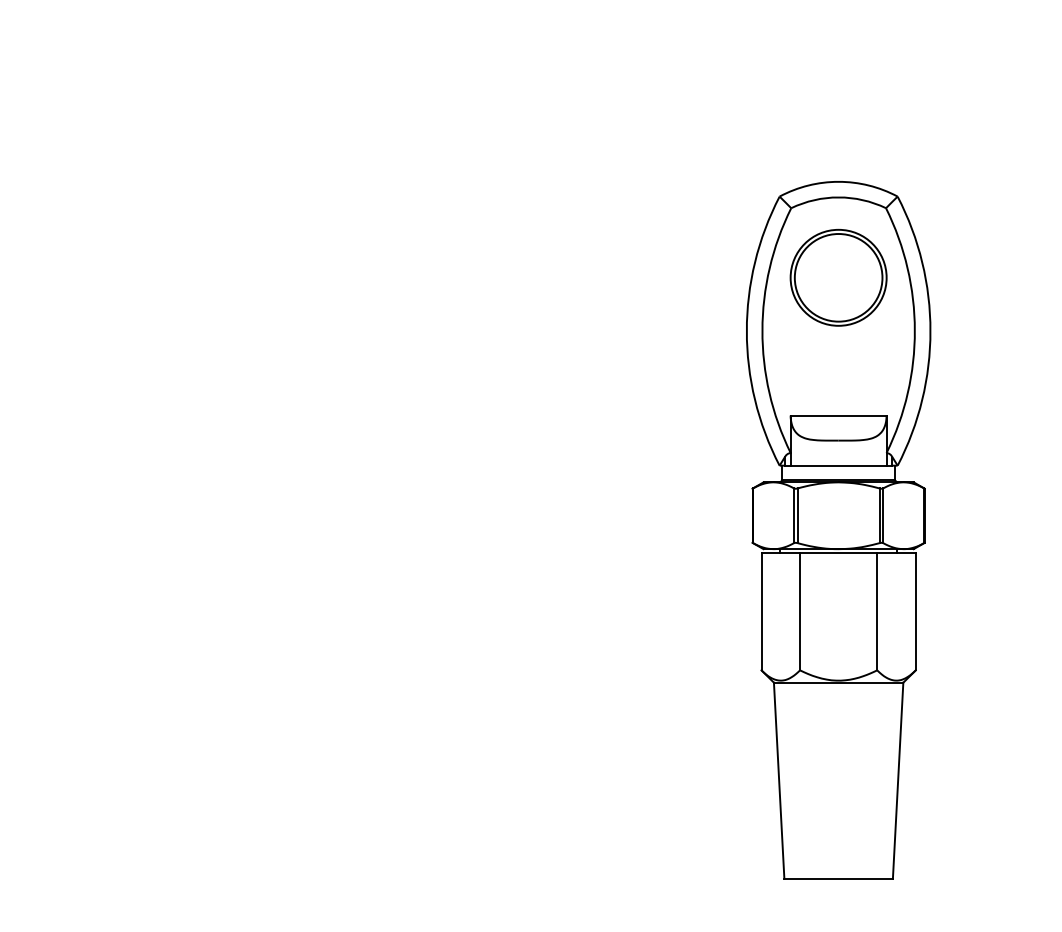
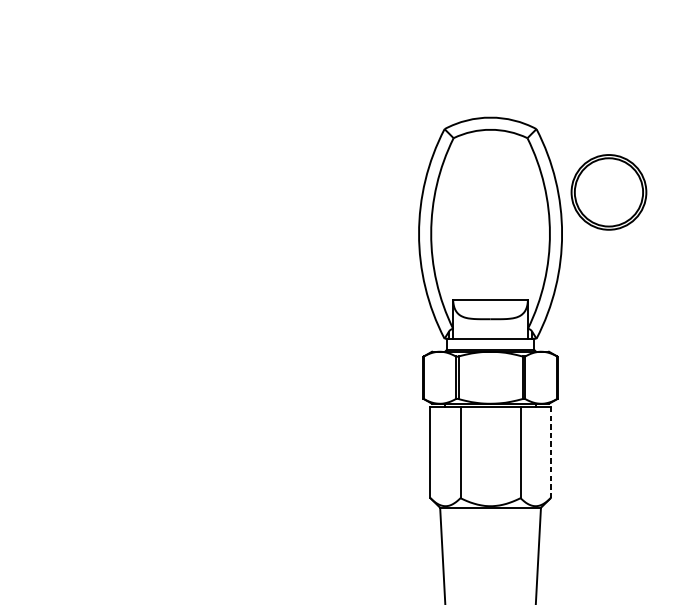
part: (838, 277) -> (608, 192), moved
line: (915, 611) -> (550, 452), solid -> dashed

